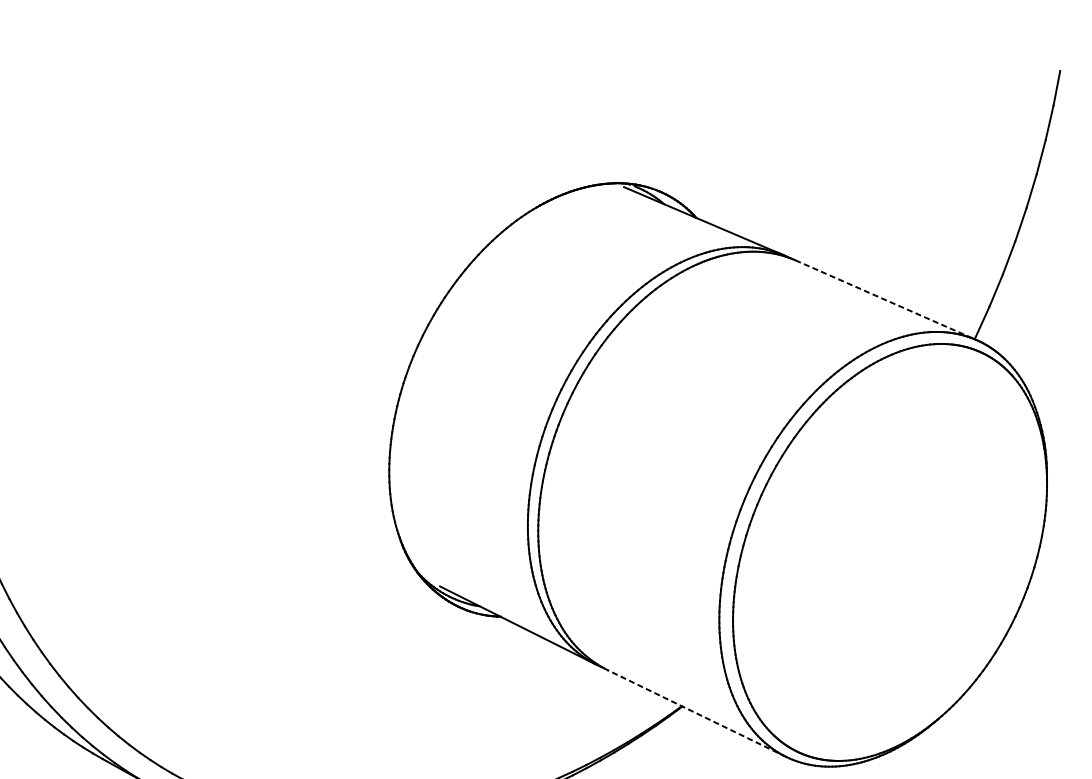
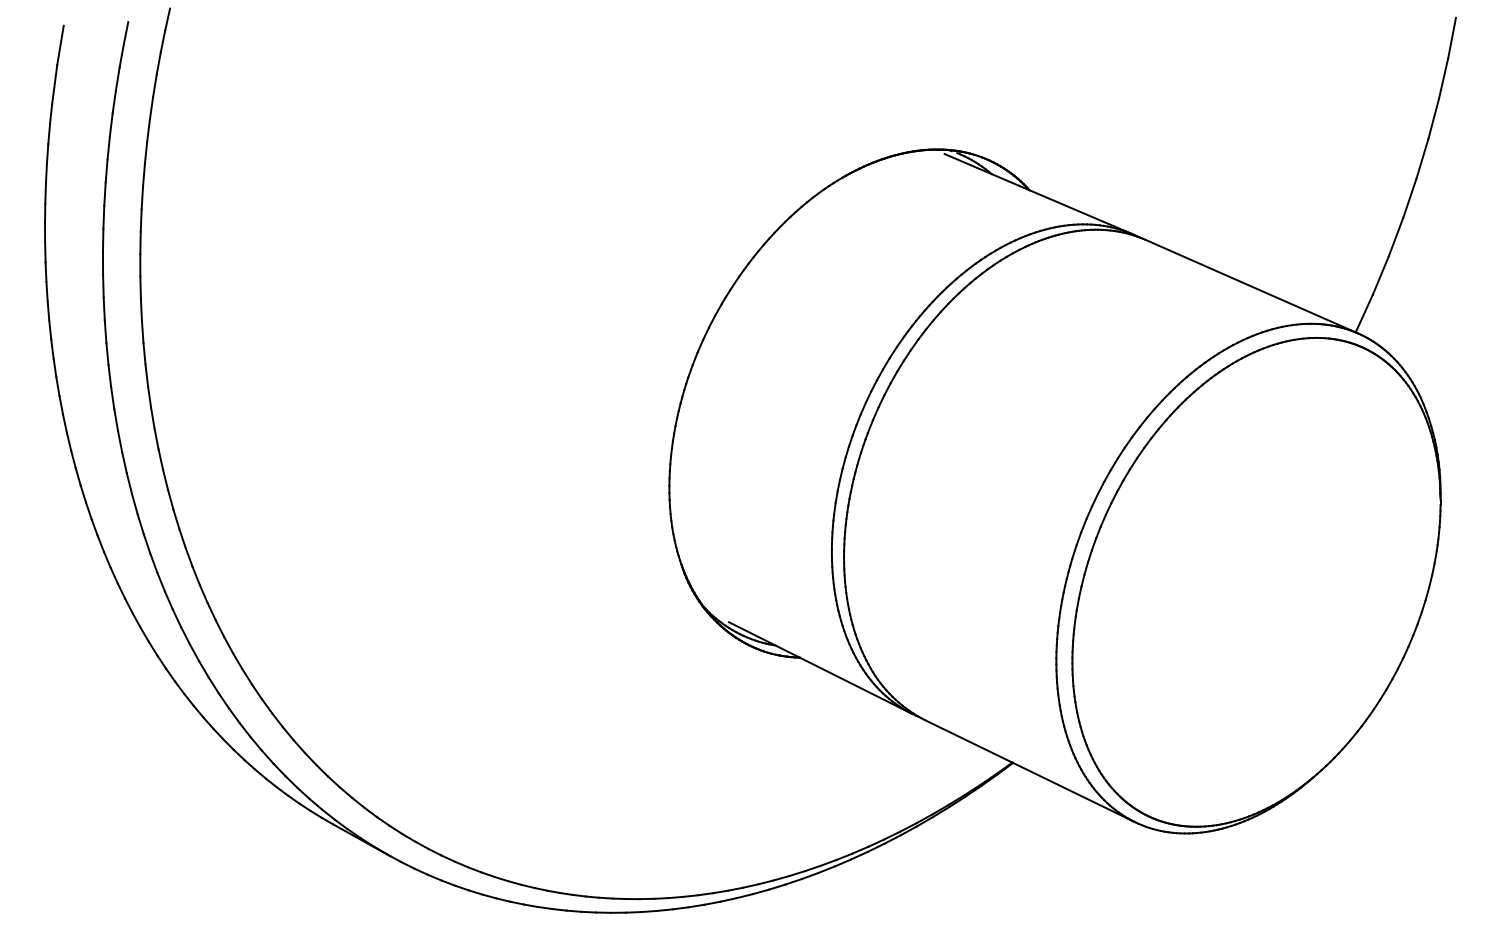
line: (885, 300) -> (1251, 286), dashed -> solid
line: (697, 713) -> (1030, 771), dashed -> solid

